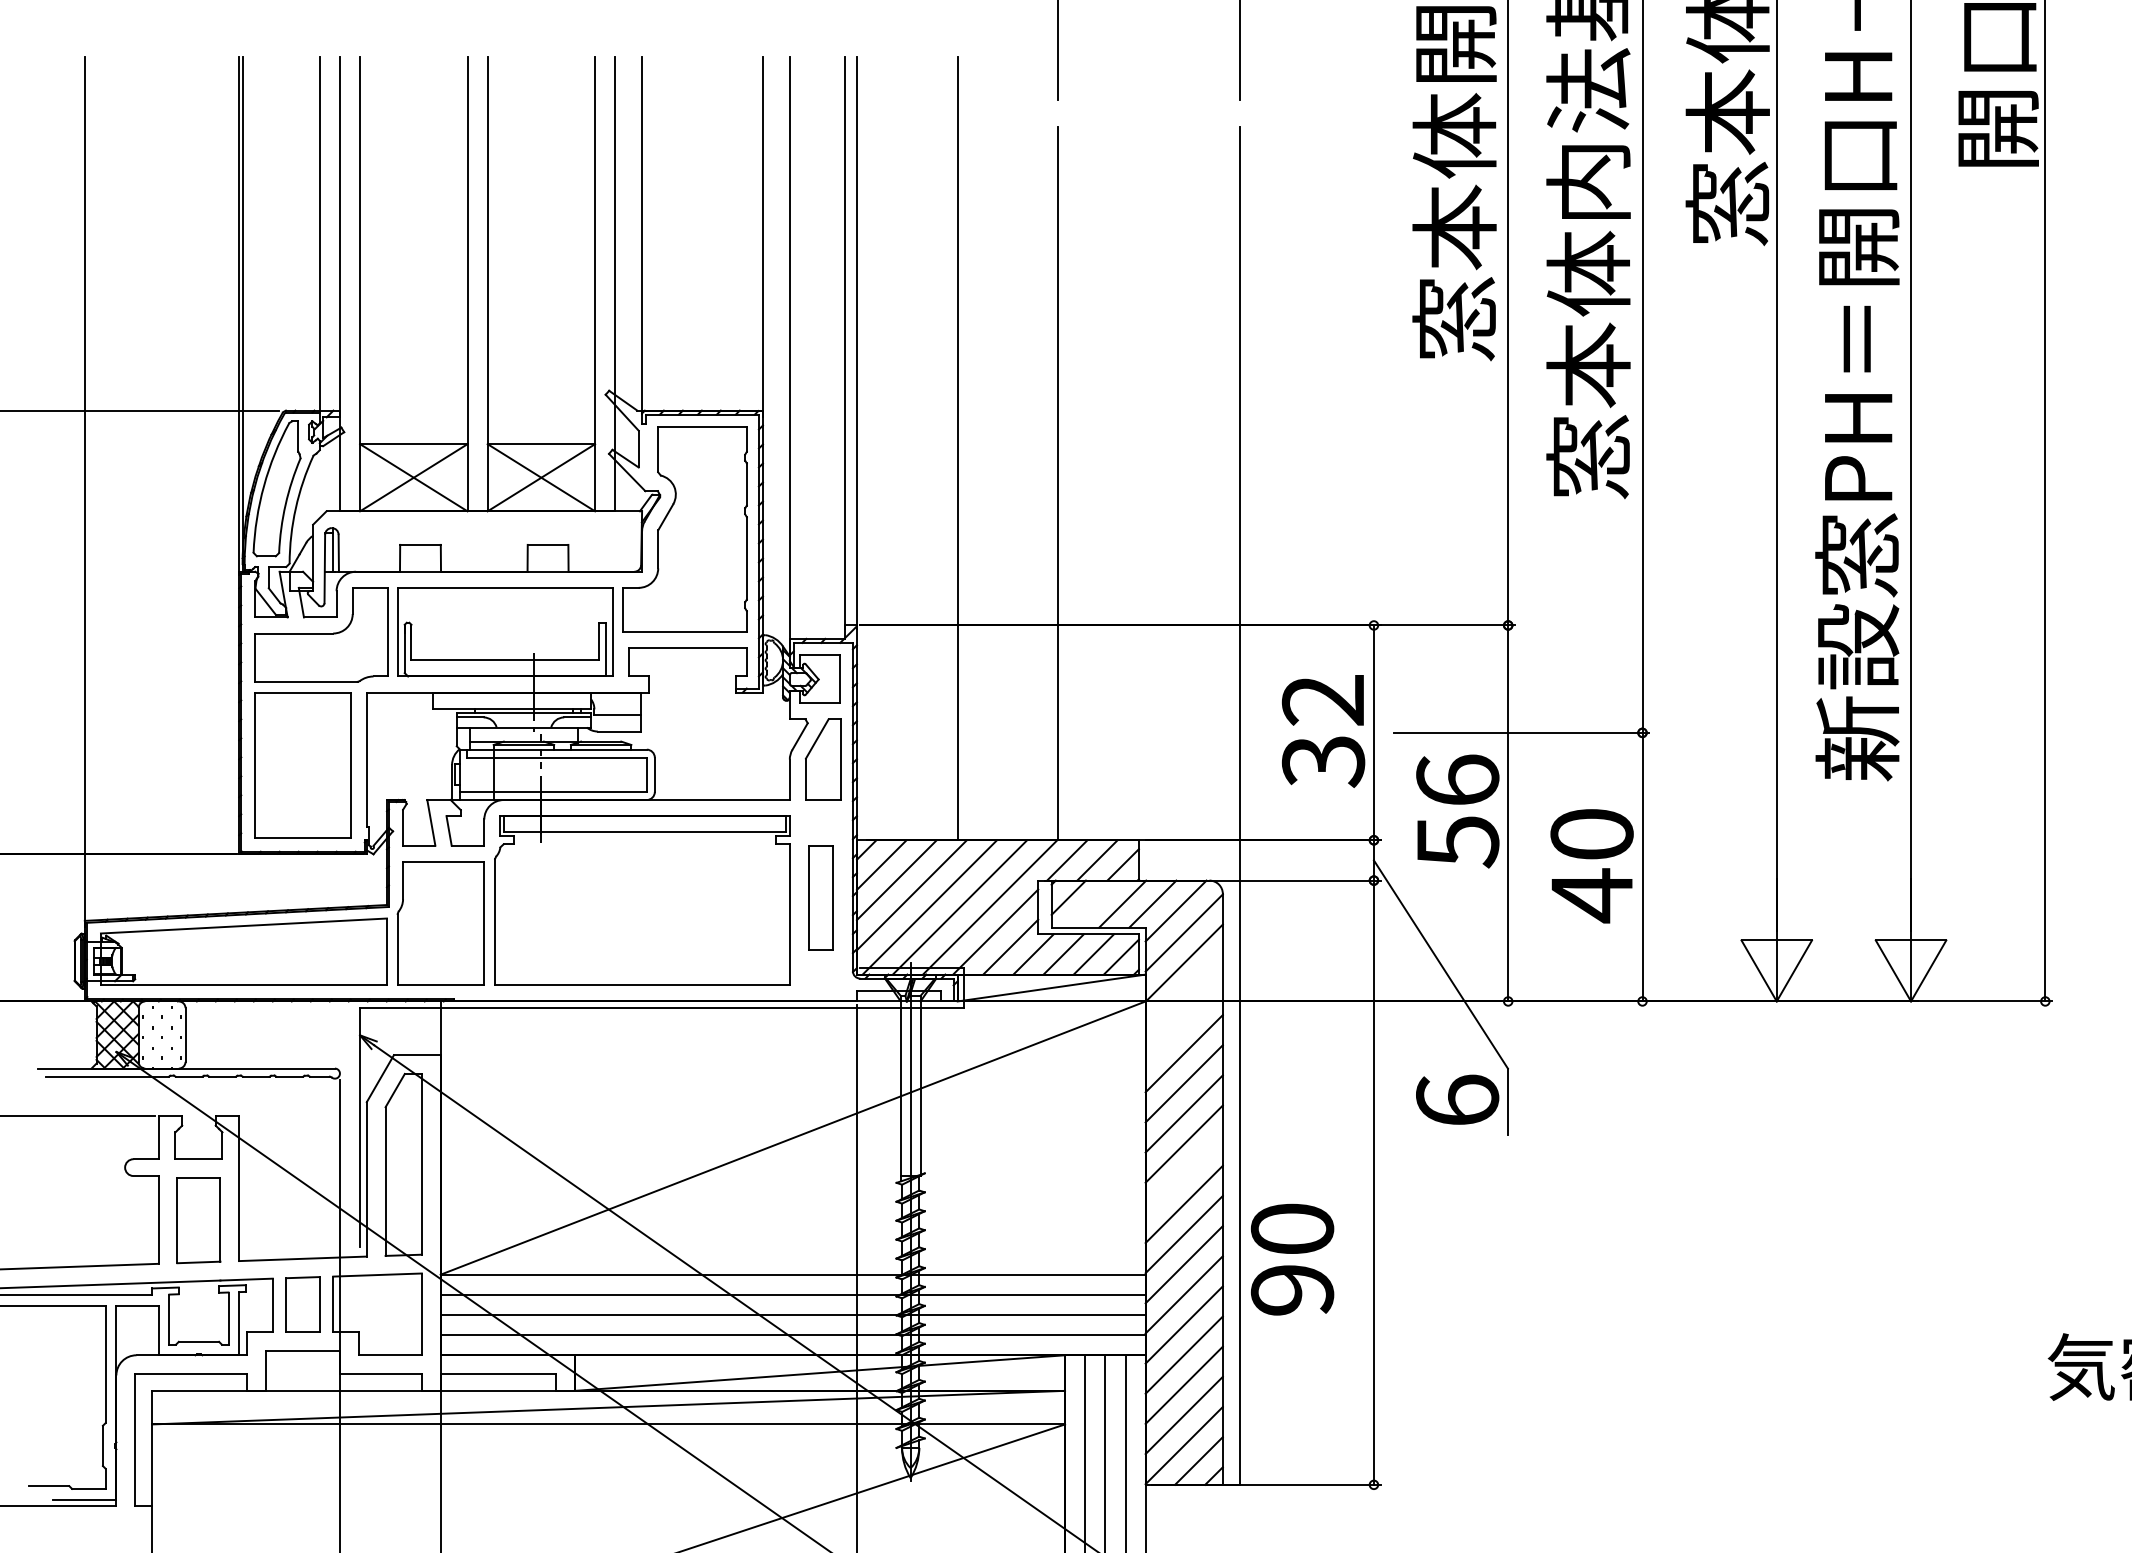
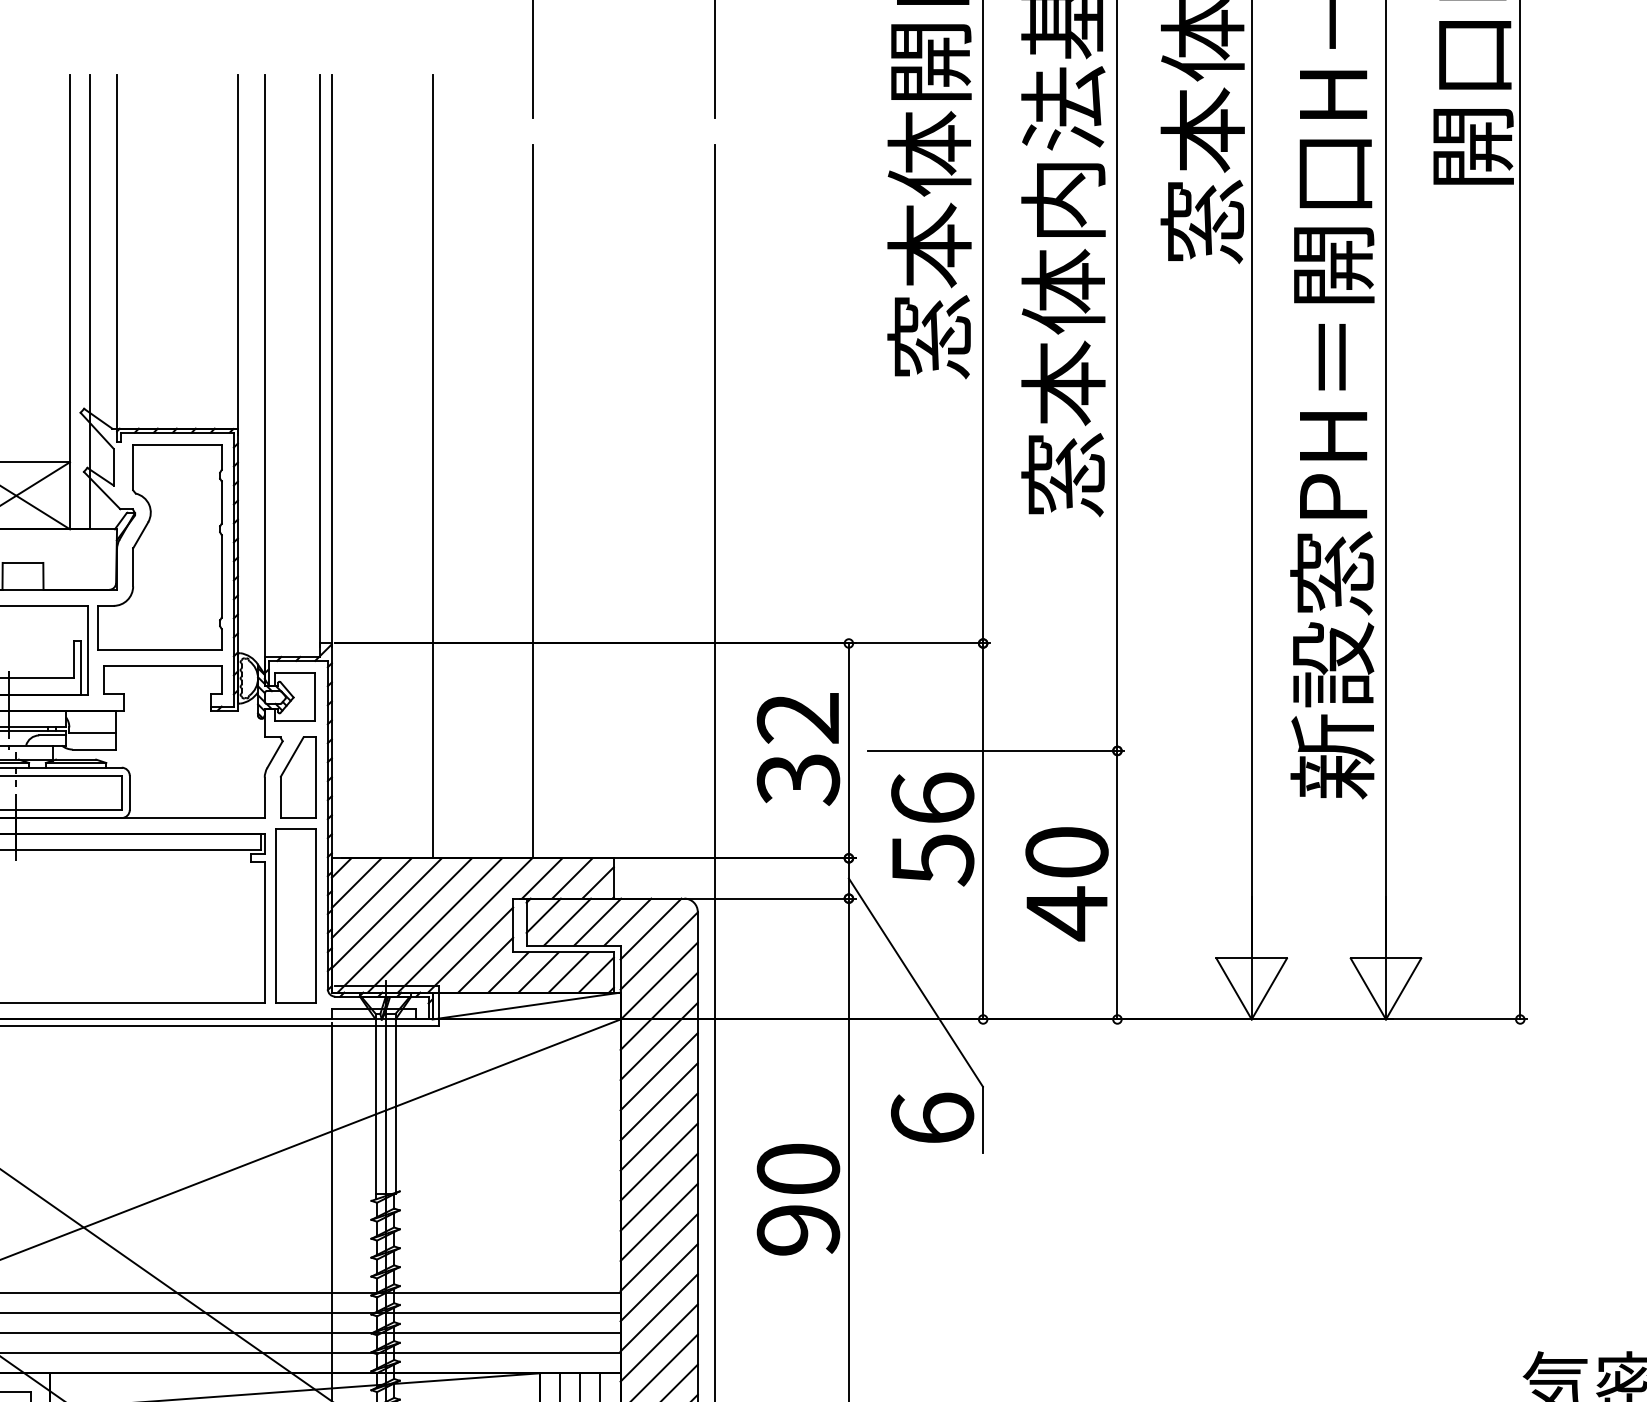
part: (820, 897) -> (295, 915), size x1.67
line: (1092, 903) -> (567, 921), added
line: (1183, 992) -> (658, 1010), added
line: (1183, 1023) -> (658, 1041), added
line: (1183, 1173) -> (658, 1191), added
text: (1292, 1259) -> (798, 1199), moved

